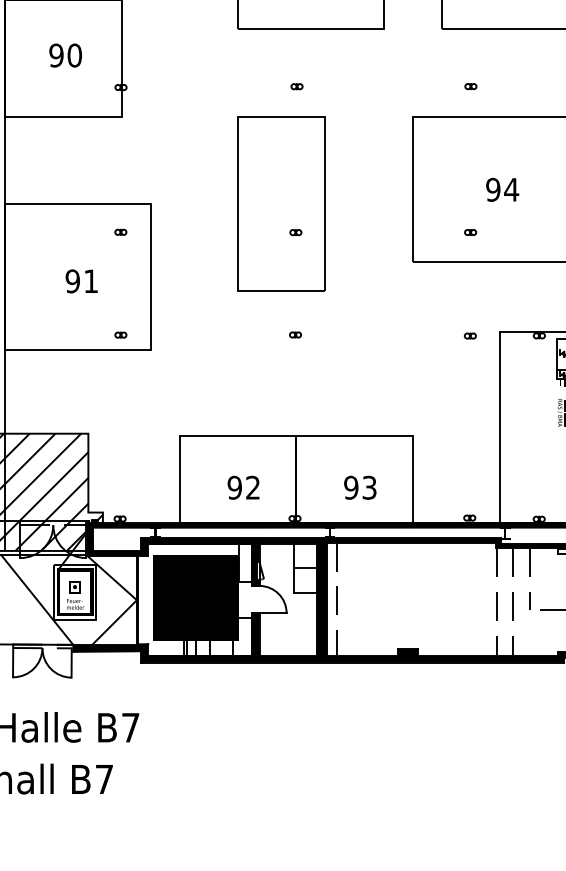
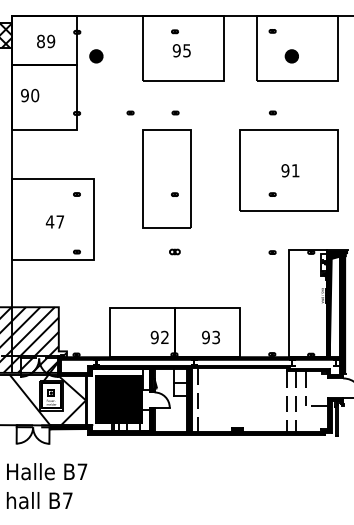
text: (66, 55) -> (30, 95), moved
part: (216, 85) -> (130, 112), added
text: (511, 189) -> (295, 170), 94 -> 91
text: (80, 280) -> (54, 221), 91 -> 47
part: (295, 334) -> (174, 251), size x1.6
text: (243, 487) -> (159, 337), moved

